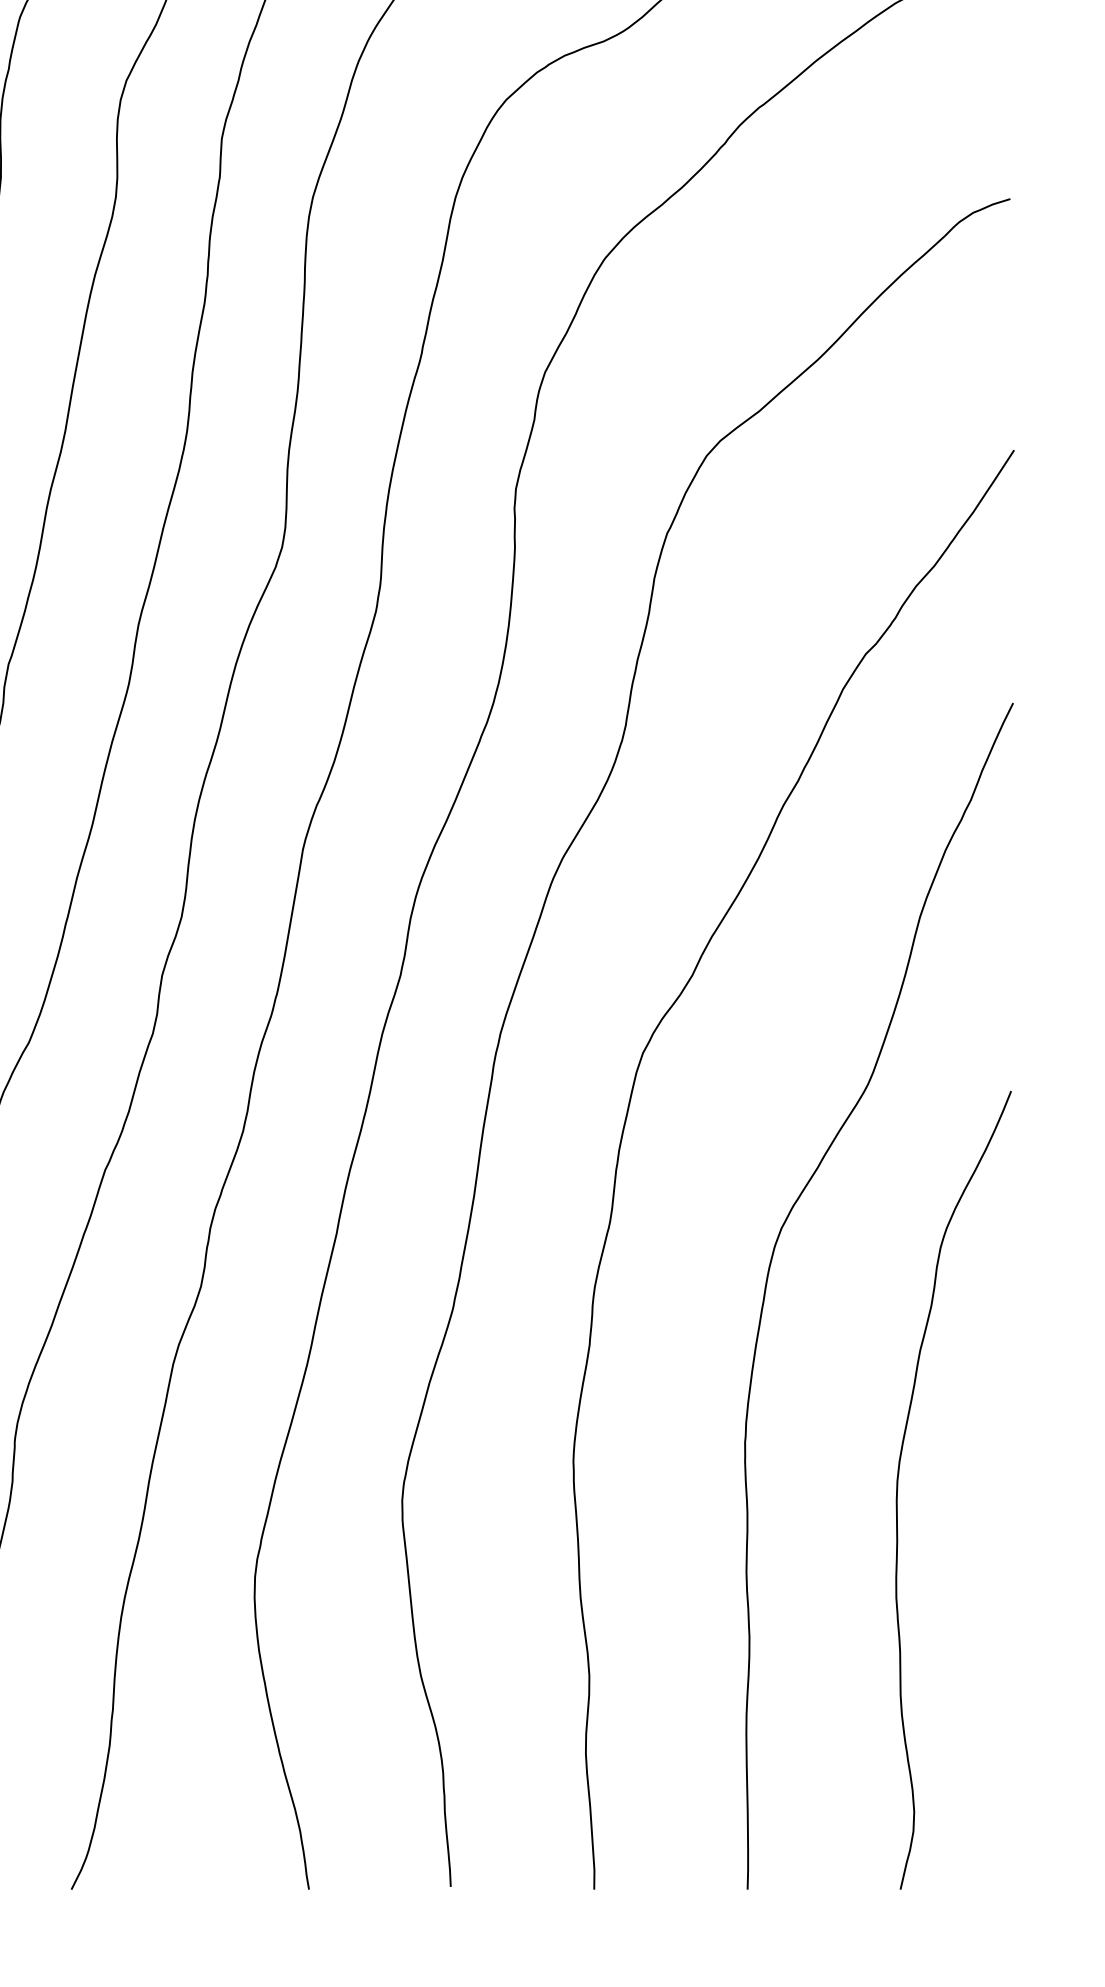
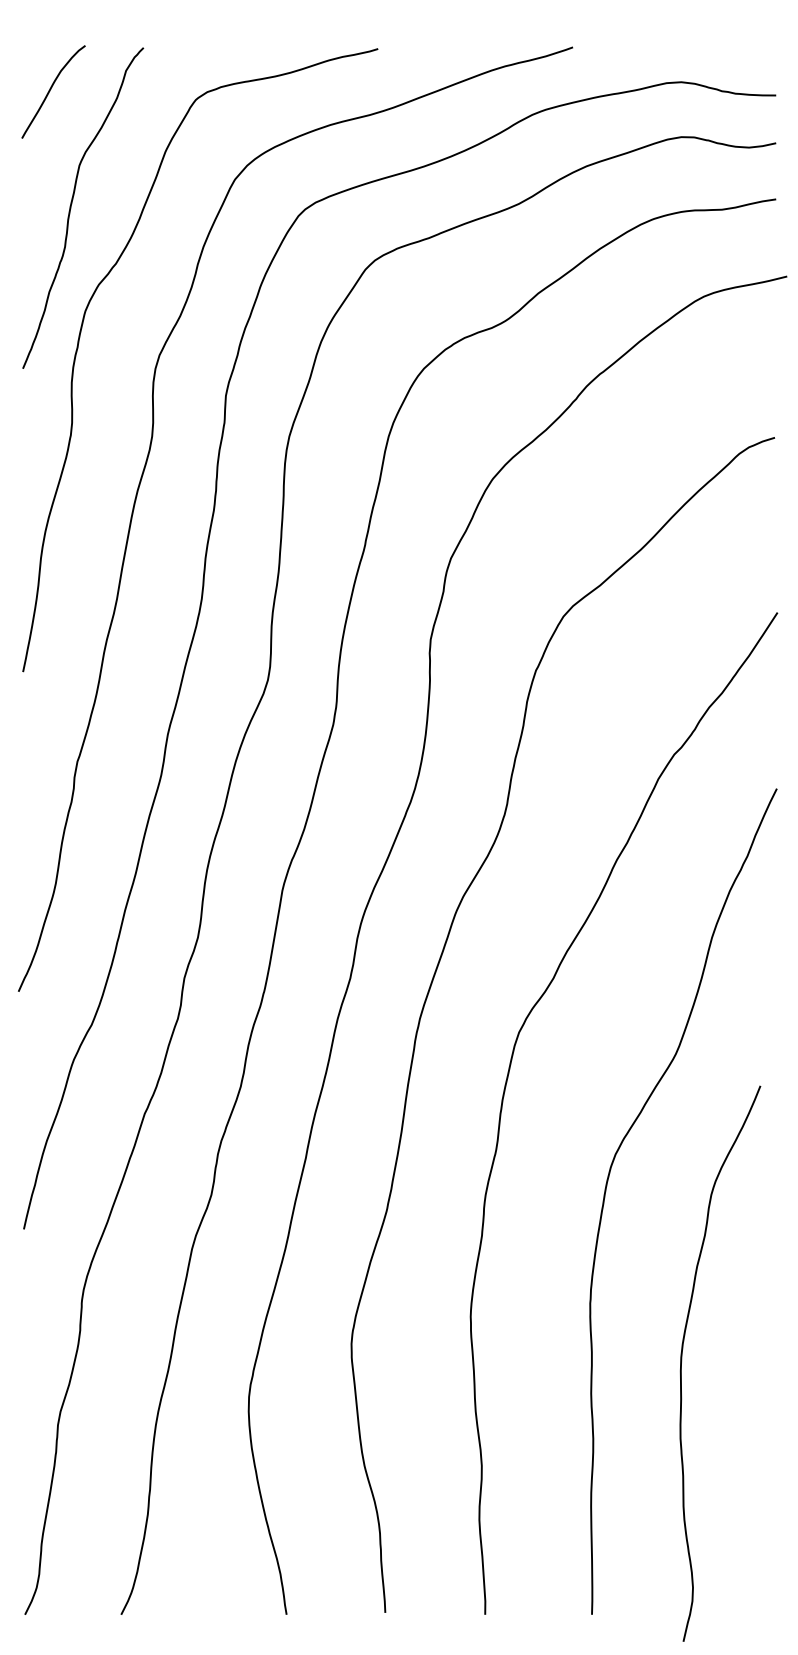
curve: (899, 1487) -> (682, 1361), moved

